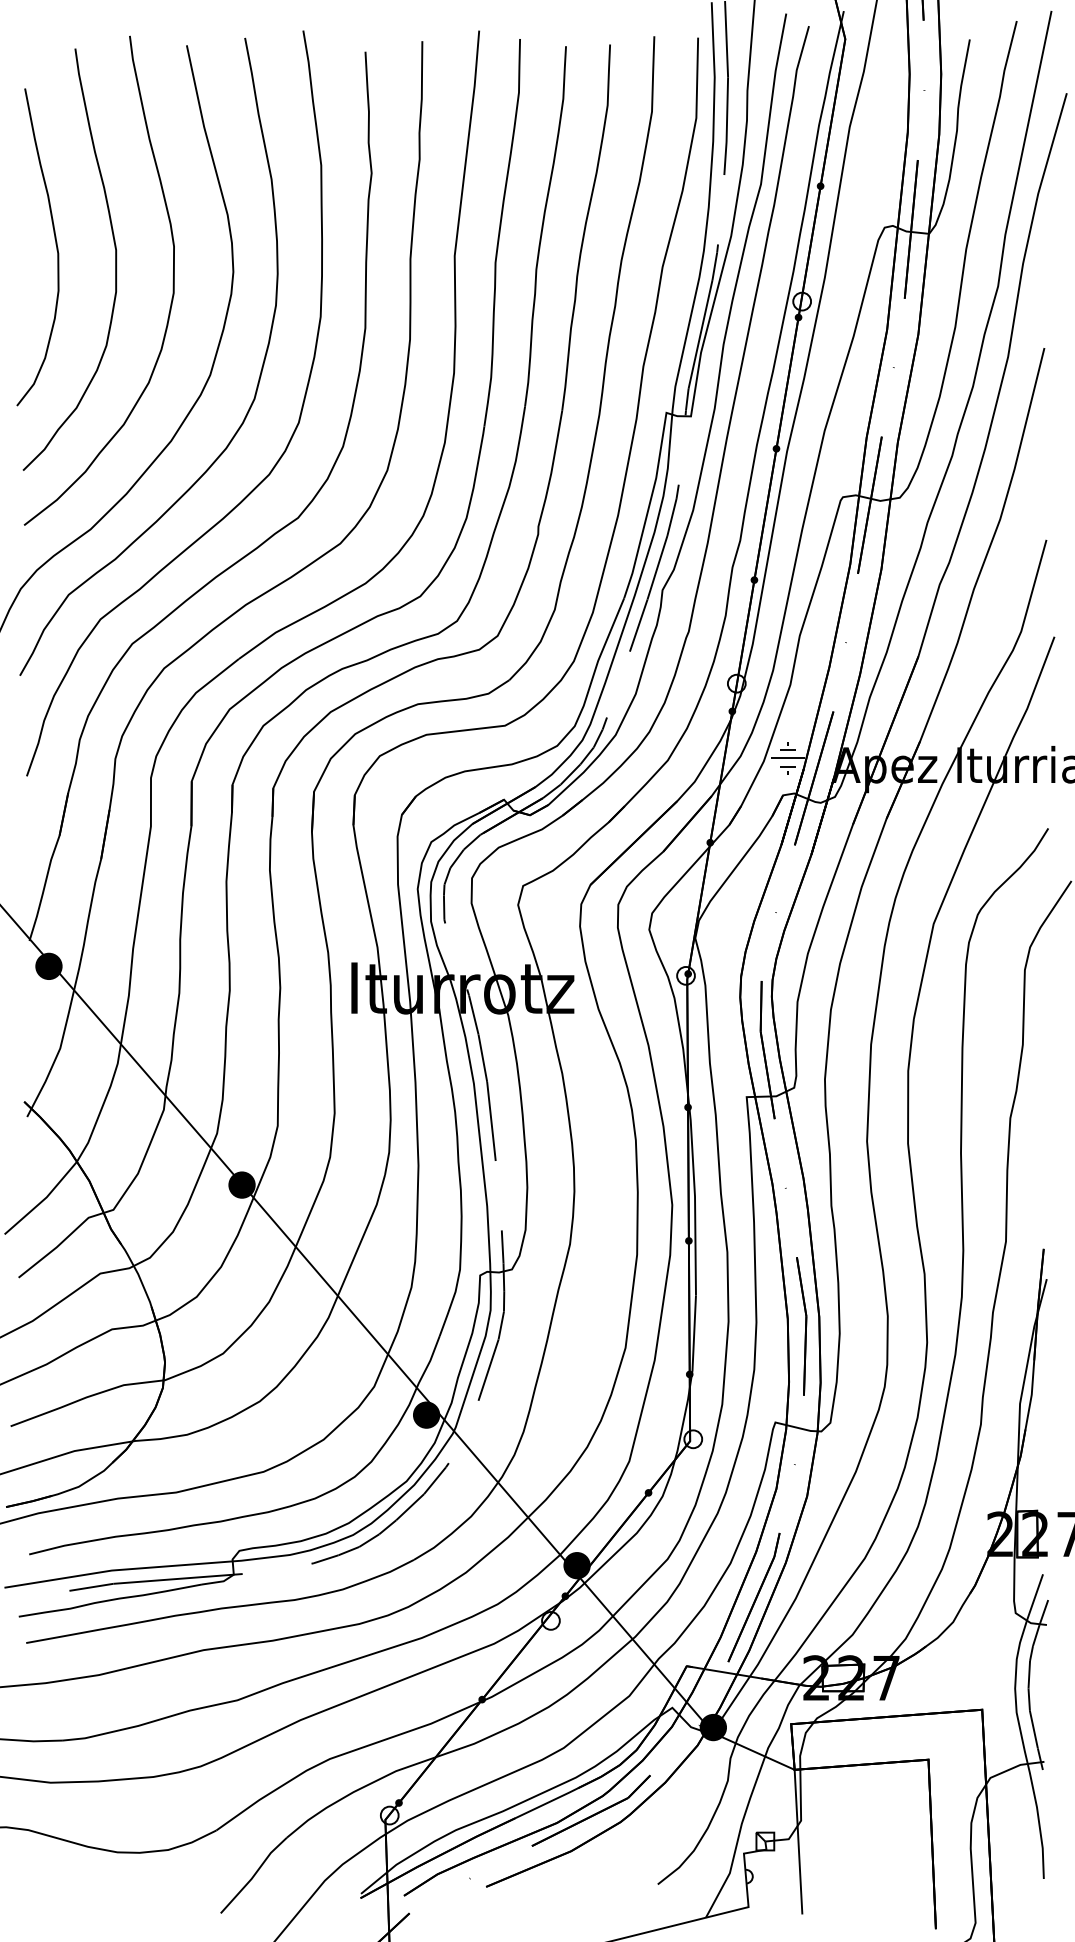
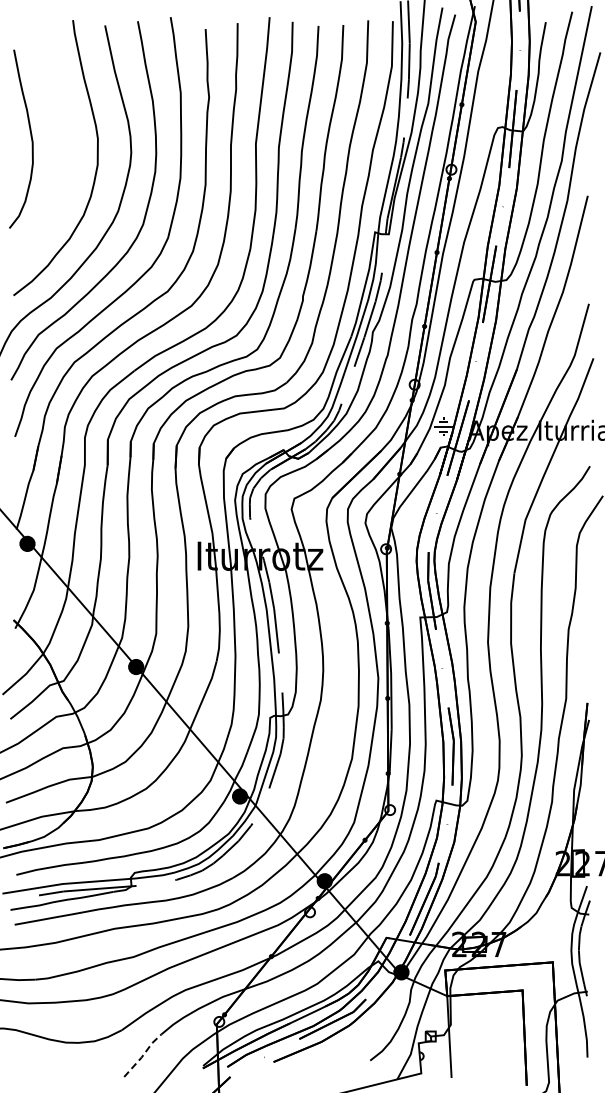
curve: (114, 260) -> (64, 146), removed
line: (255, 1875) -> (143, 1055), solid -> dashed

